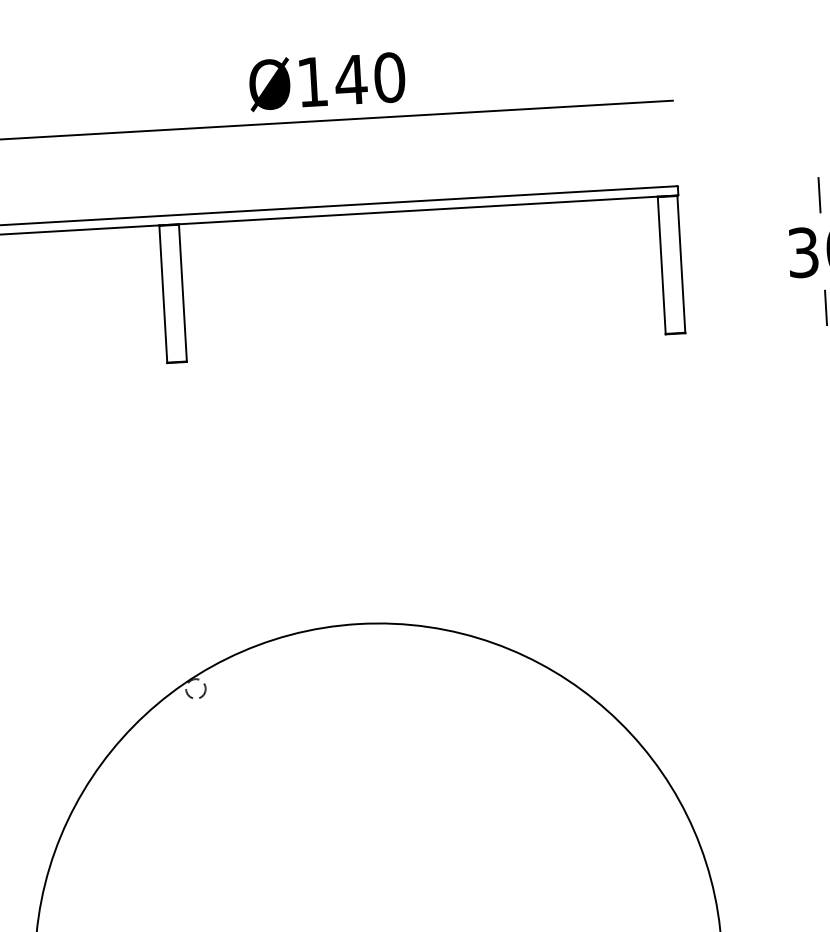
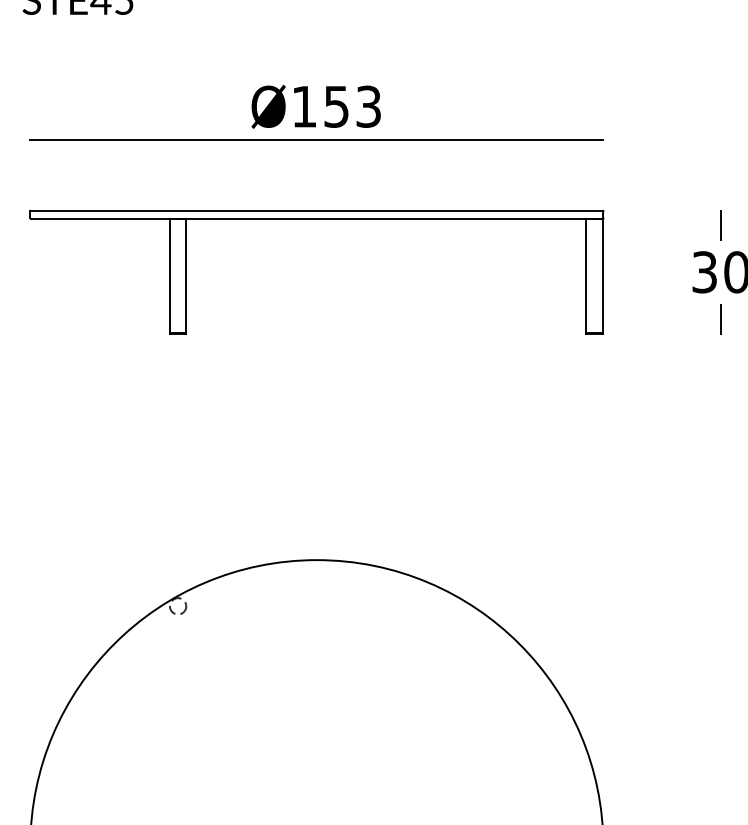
text: (370, 78) -> (352, 106), Ø140 -> Ø153

